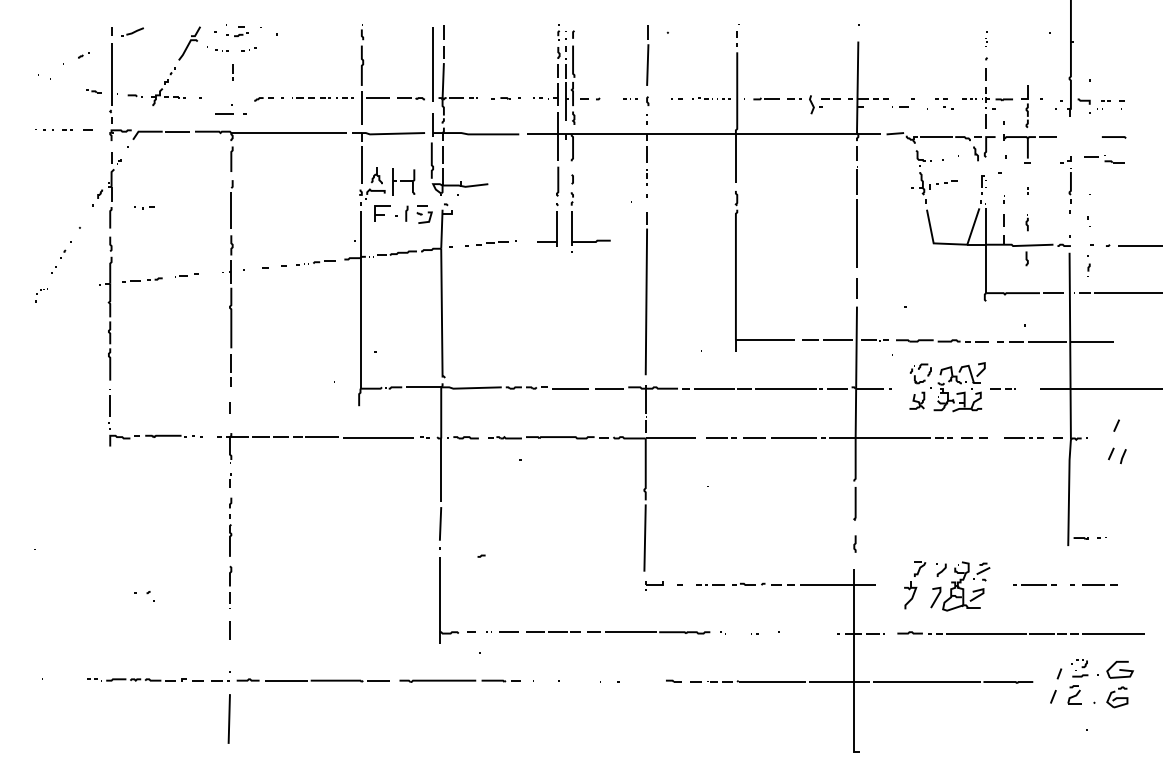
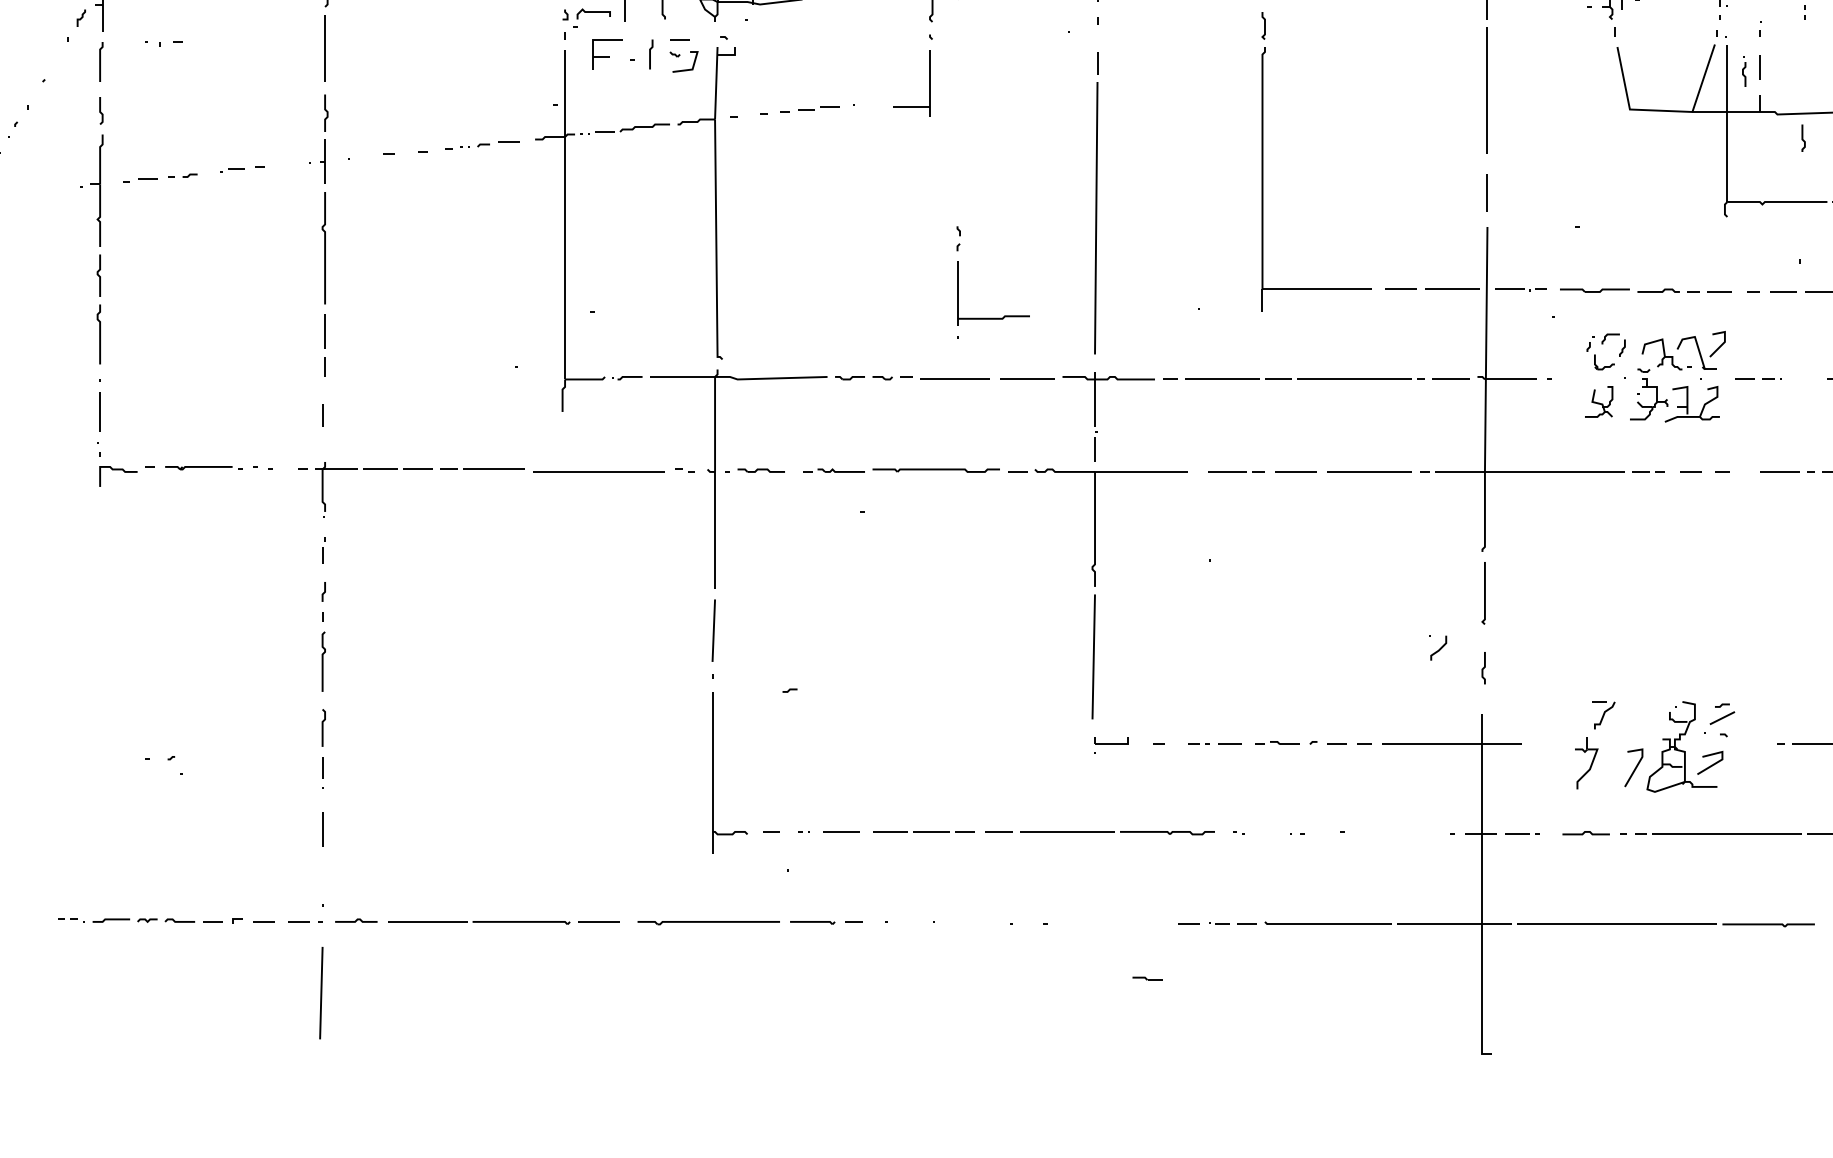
part: (572, 222) -> (958, 282), moved
part: (1026, 222) -> (1742, 70), moved
part: (941, 569) -> (1438, 646), moved
line: (673, 680) -> (1146, 977), moved

